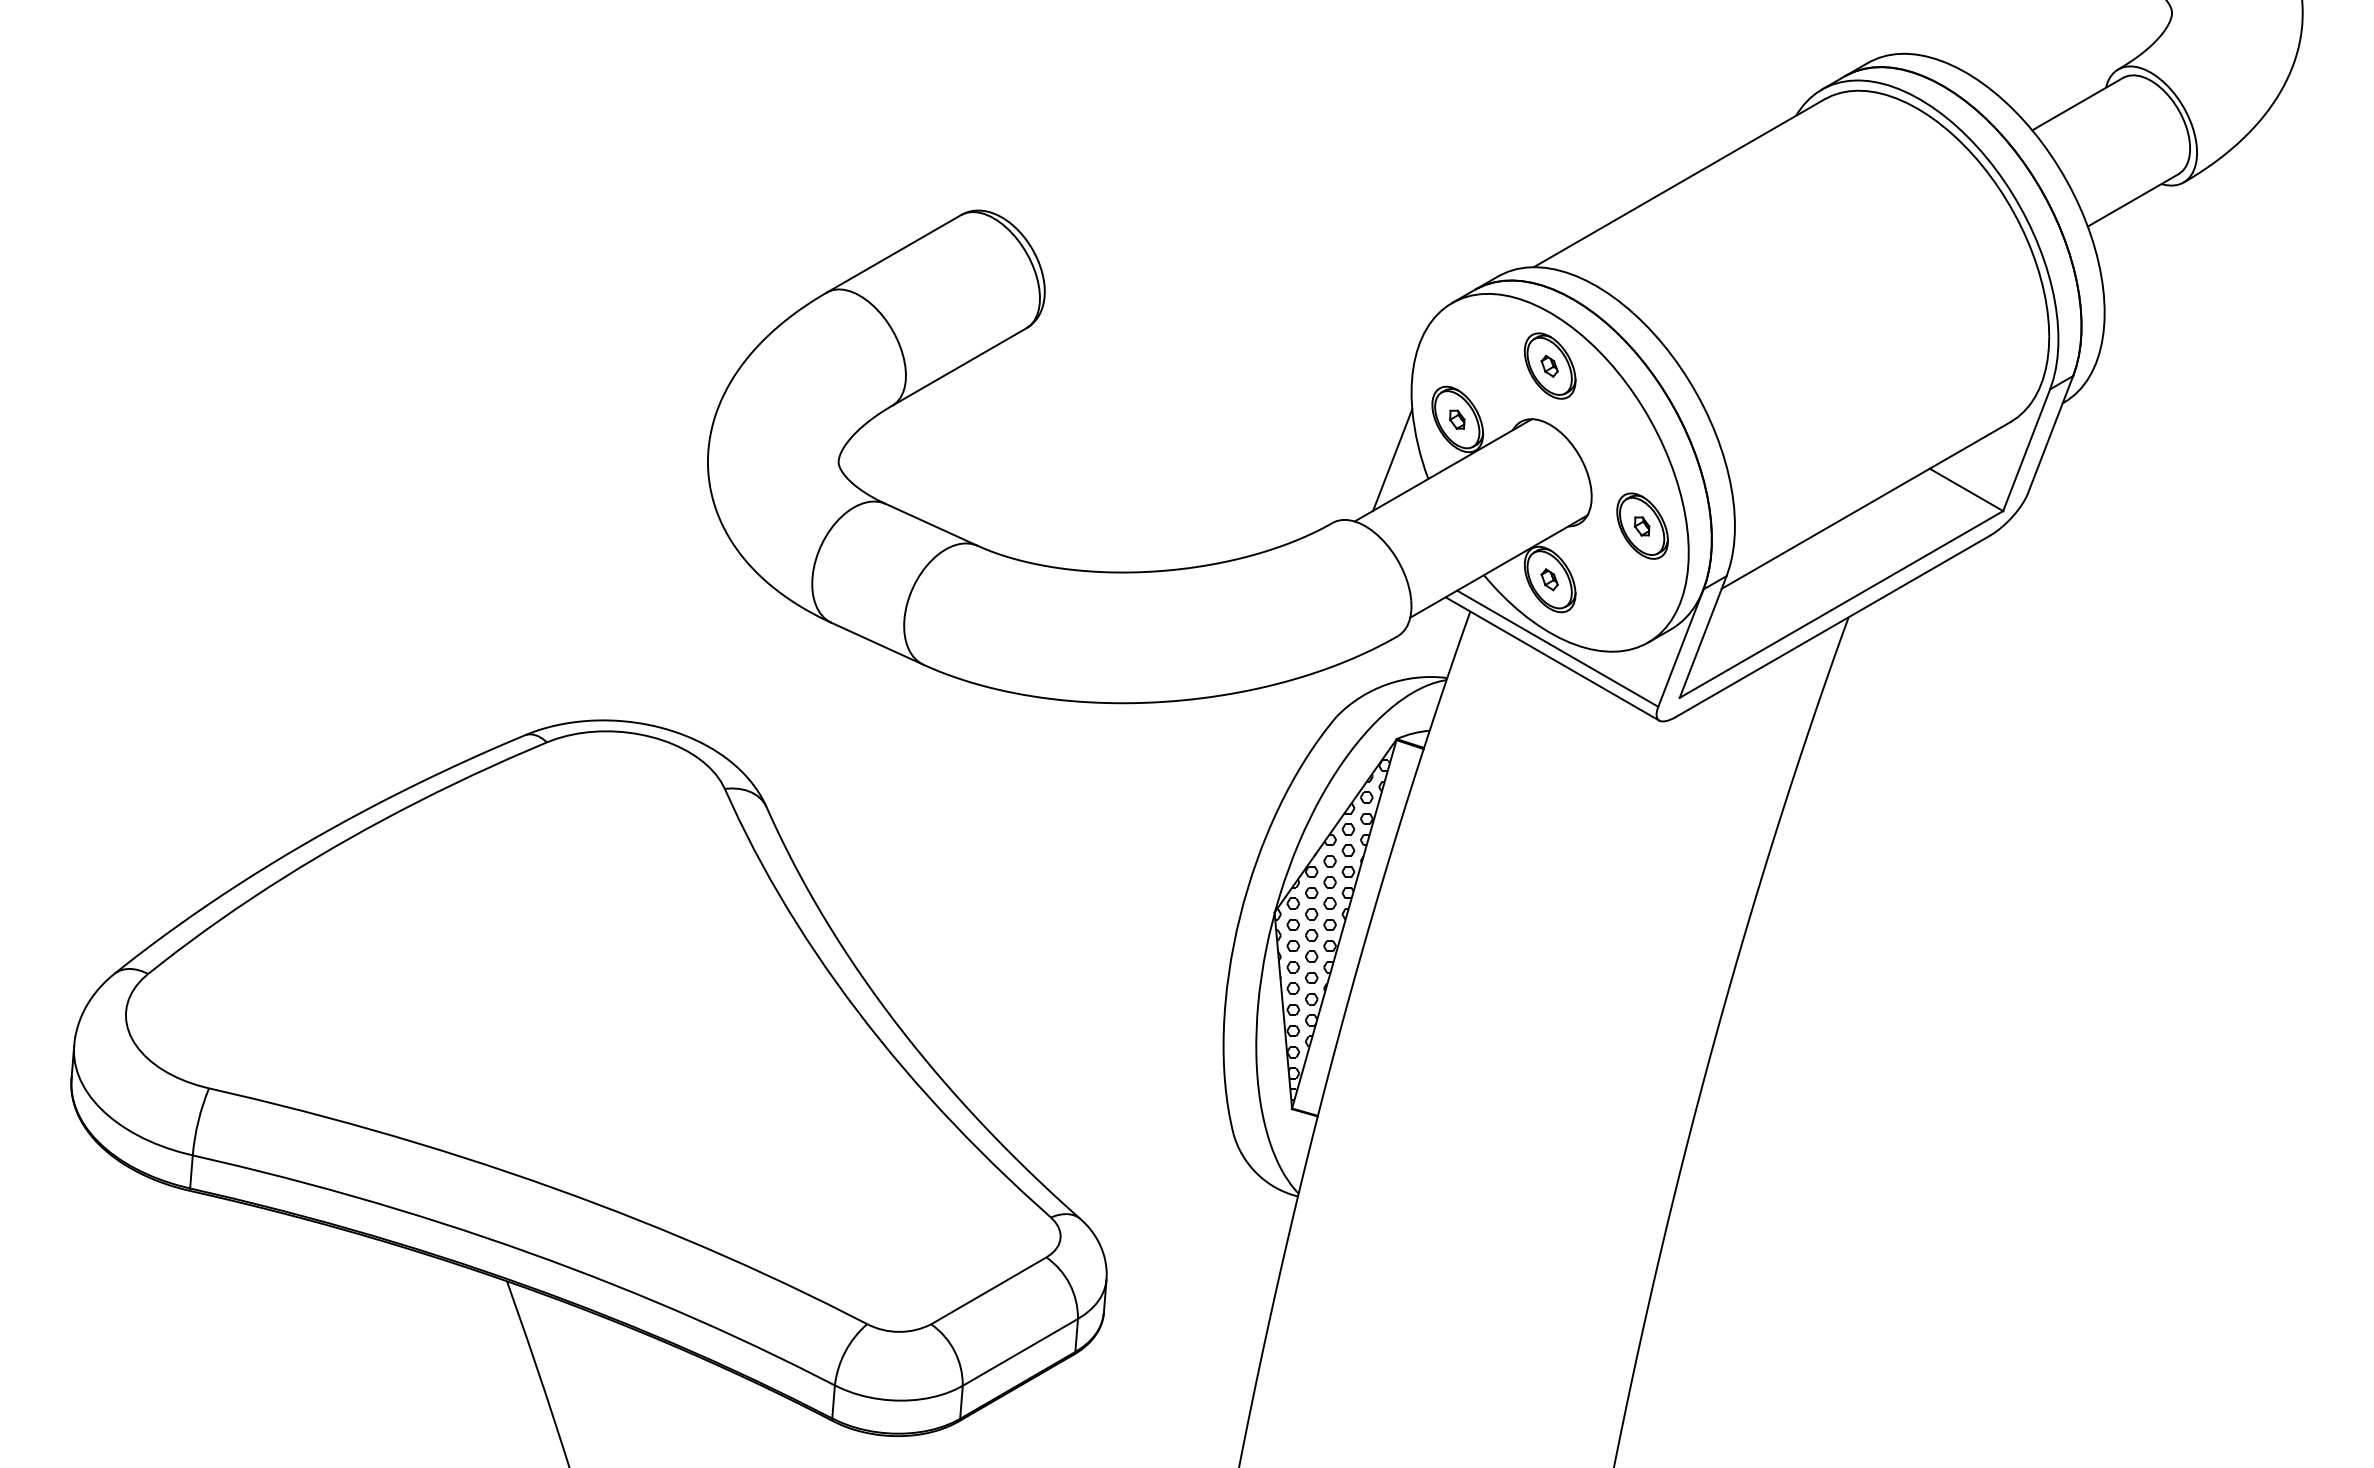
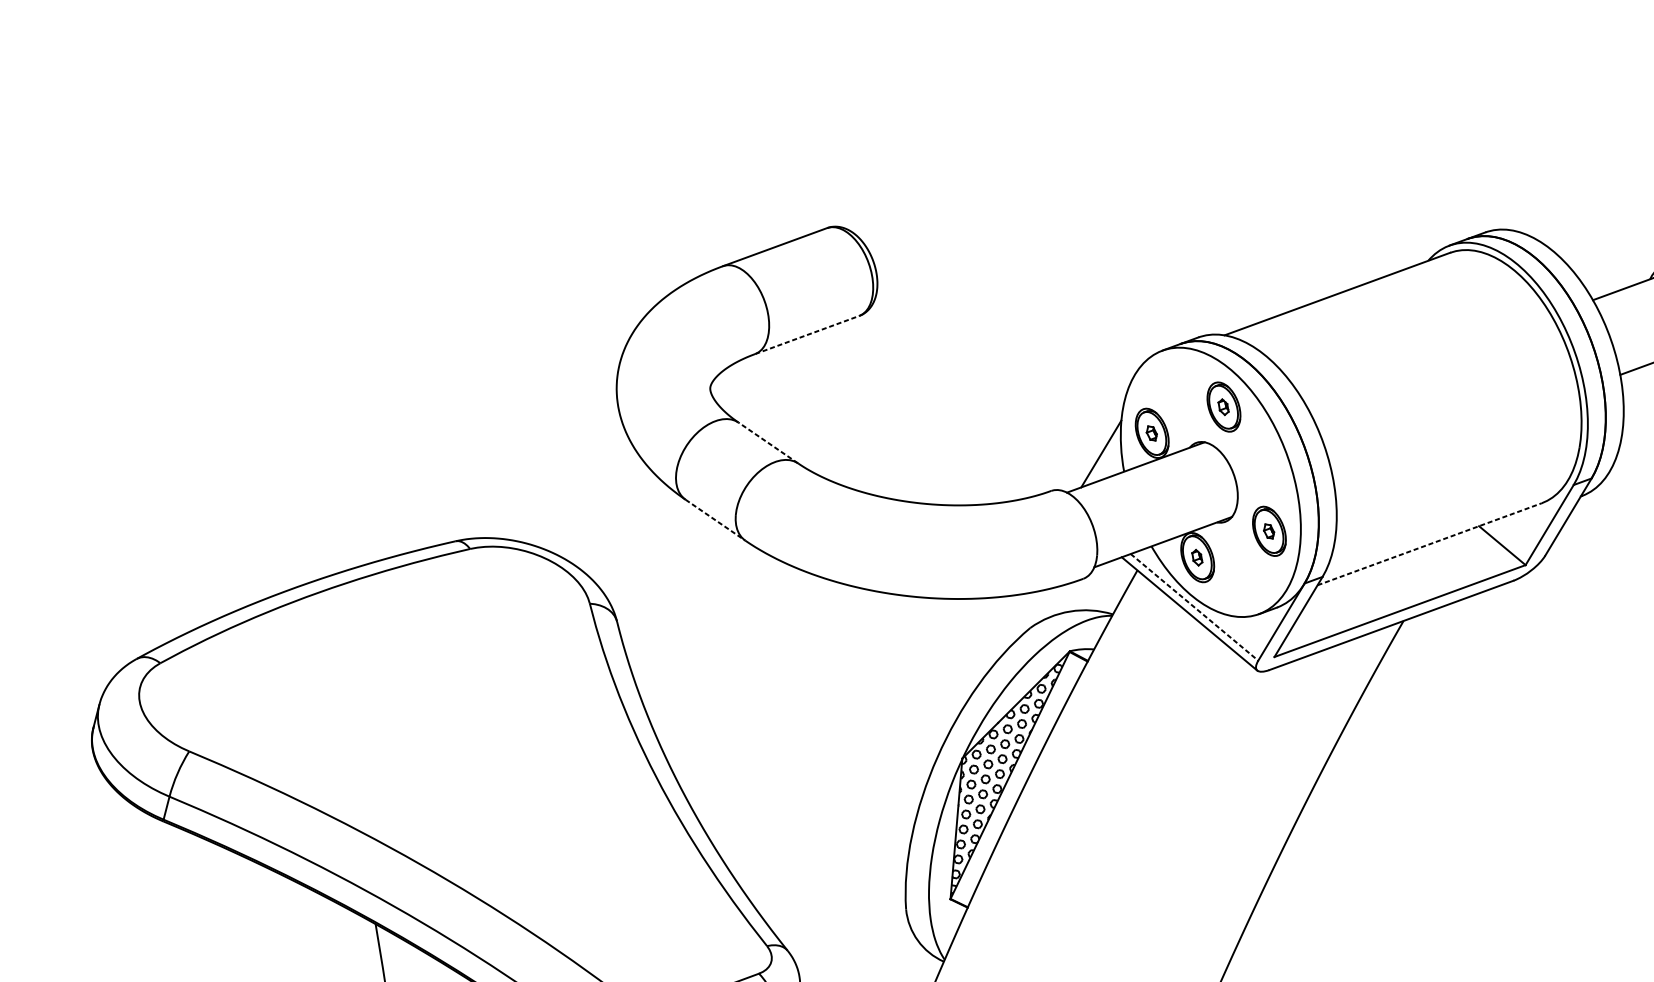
line: (959, 366) -> (807, 334), solid -> dashed
line: (1866, 505) -> (1429, 544), solid -> dashed
line: (931, 524) -> (768, 442), solid -> dashed
line: (877, 643) -> (715, 519), solid -> dashed
line: (1558, 648) -> (1195, 607), solid -> dashed

